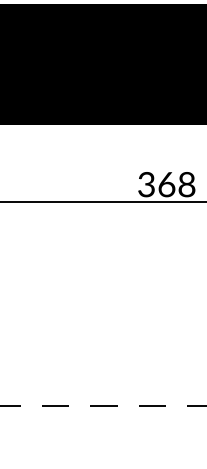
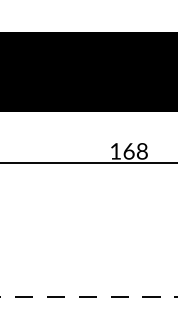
text: (146, 184) -> (115, 151), 368 -> 168

